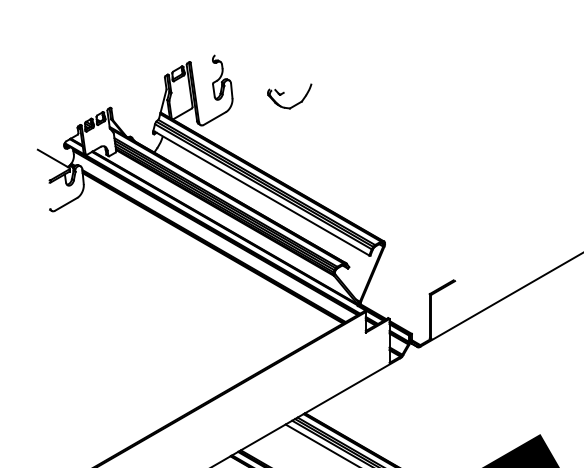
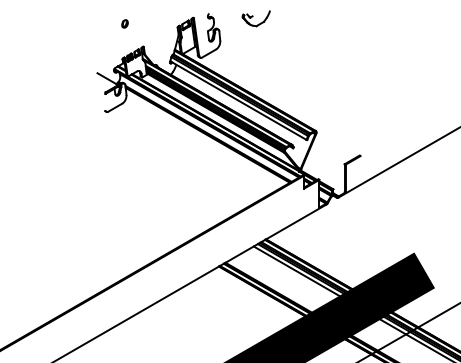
part: (80, 70) -> (124, 23), added
part: (288, 96) -> (255, 18), moved

